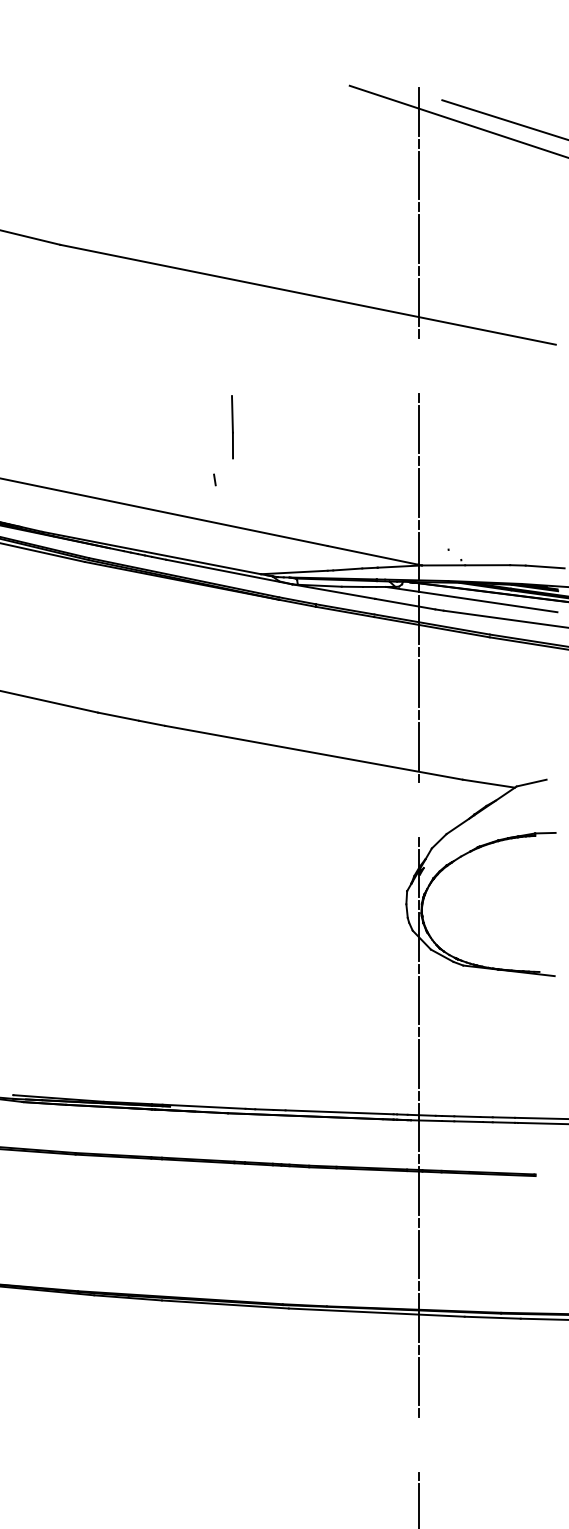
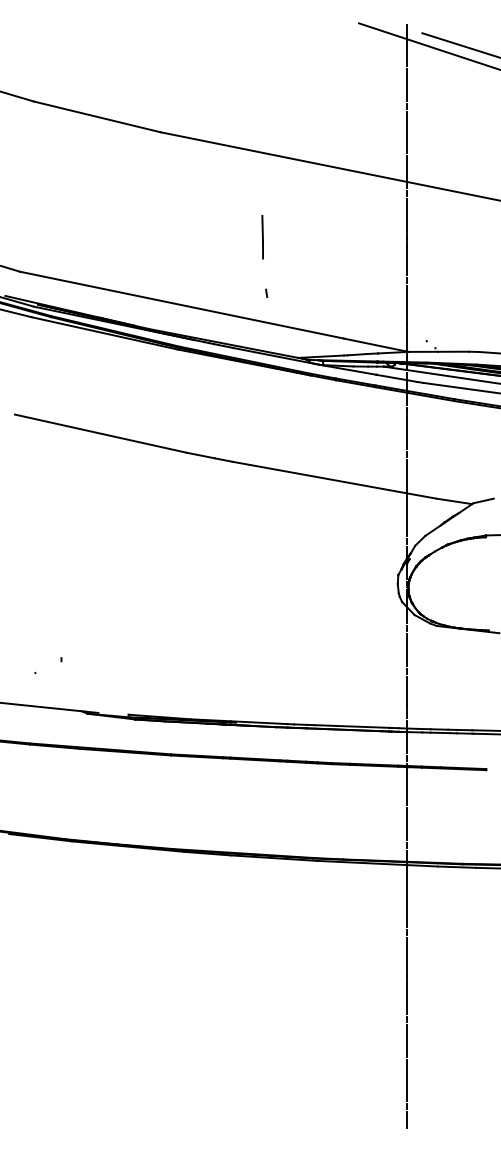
line: (419, 366) -> (406, 215), added
line: (232, 427) -> (262, 237), moved
line: (419, 810) -> (406, 519), added
line: (419, 1443) -> (406, 953), added

